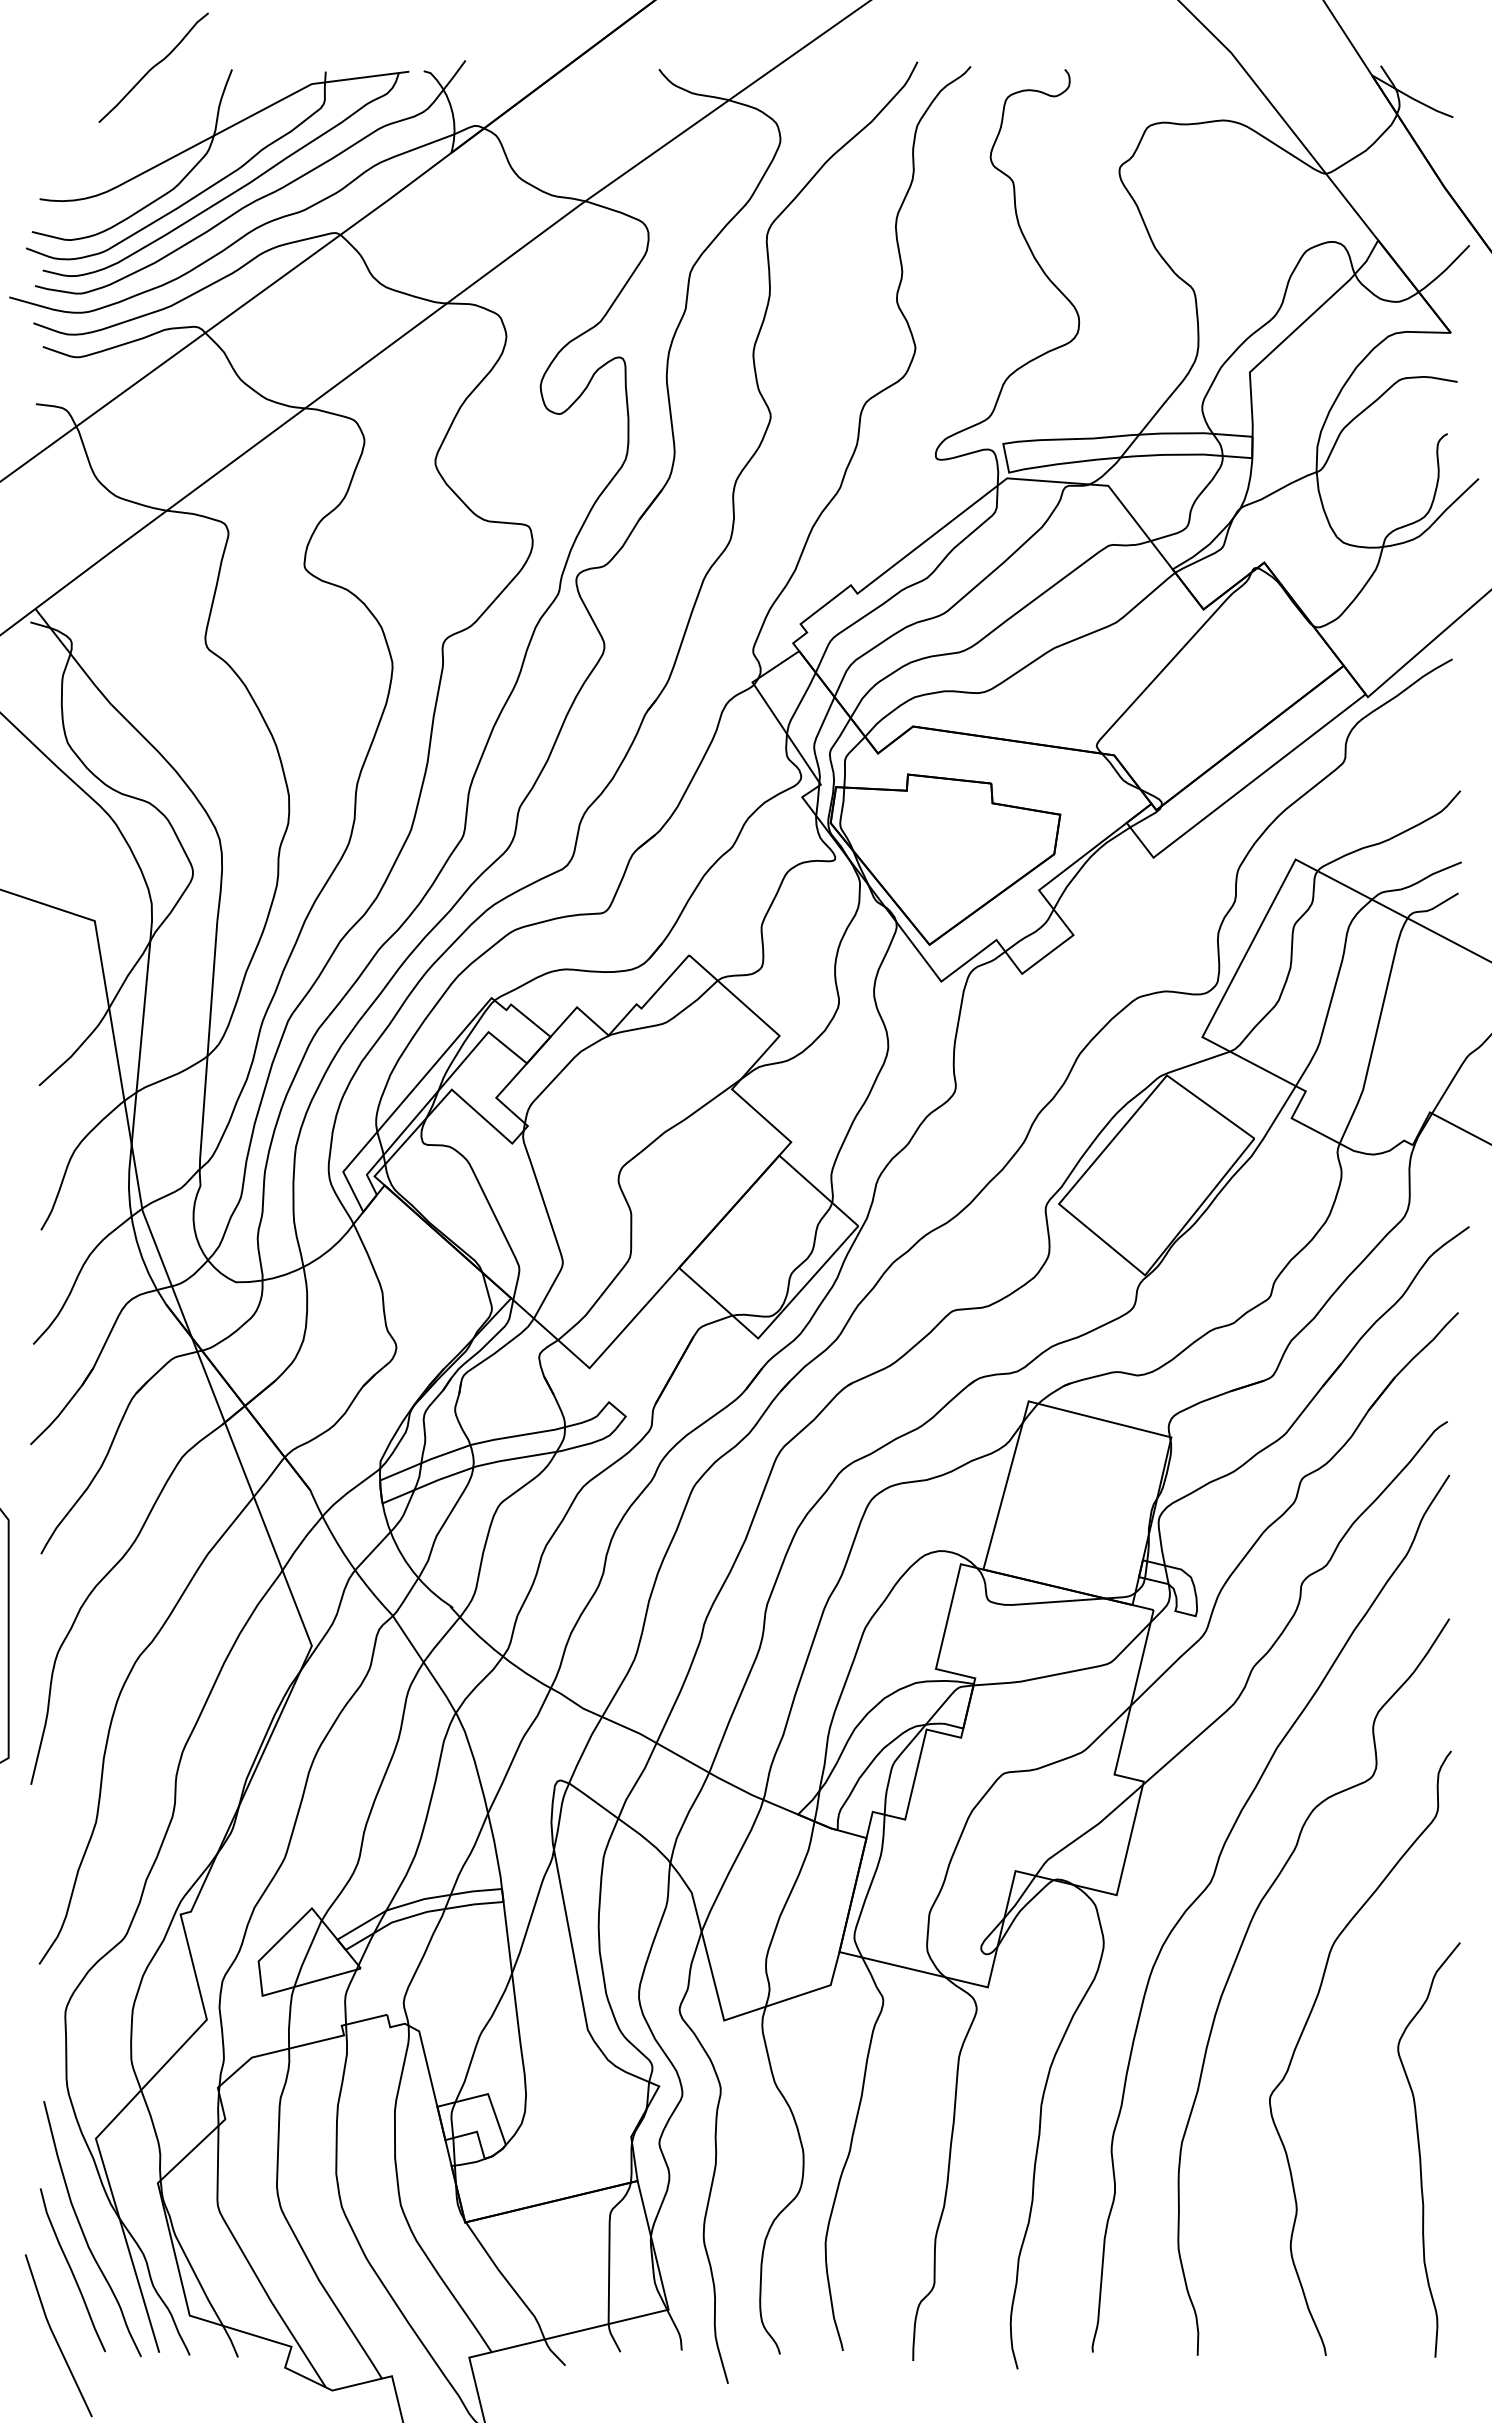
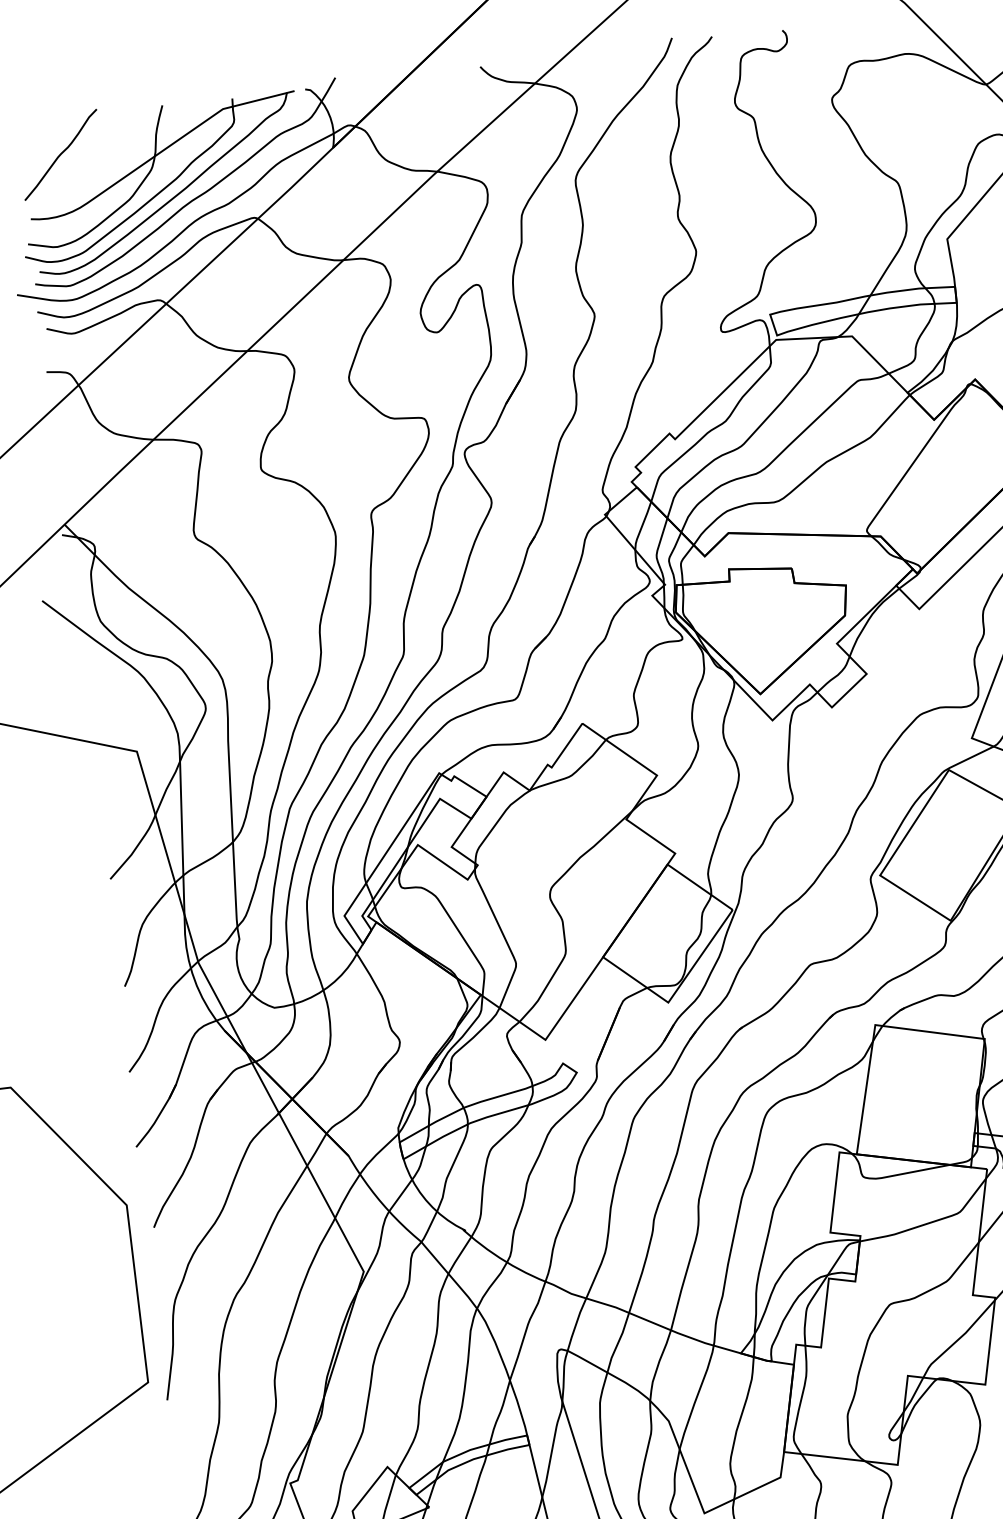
curve: (153, 67) -> (60, 154), moved

